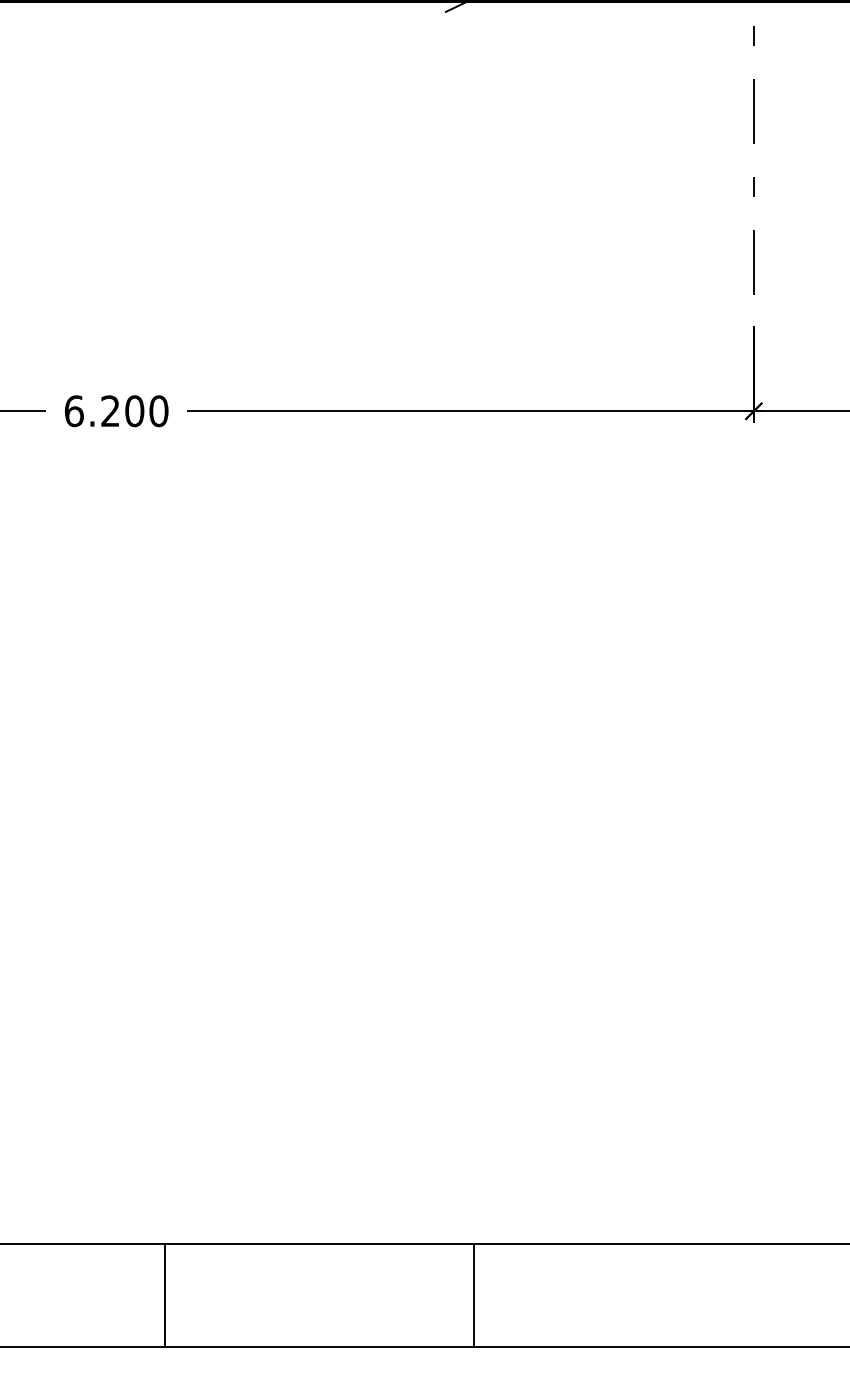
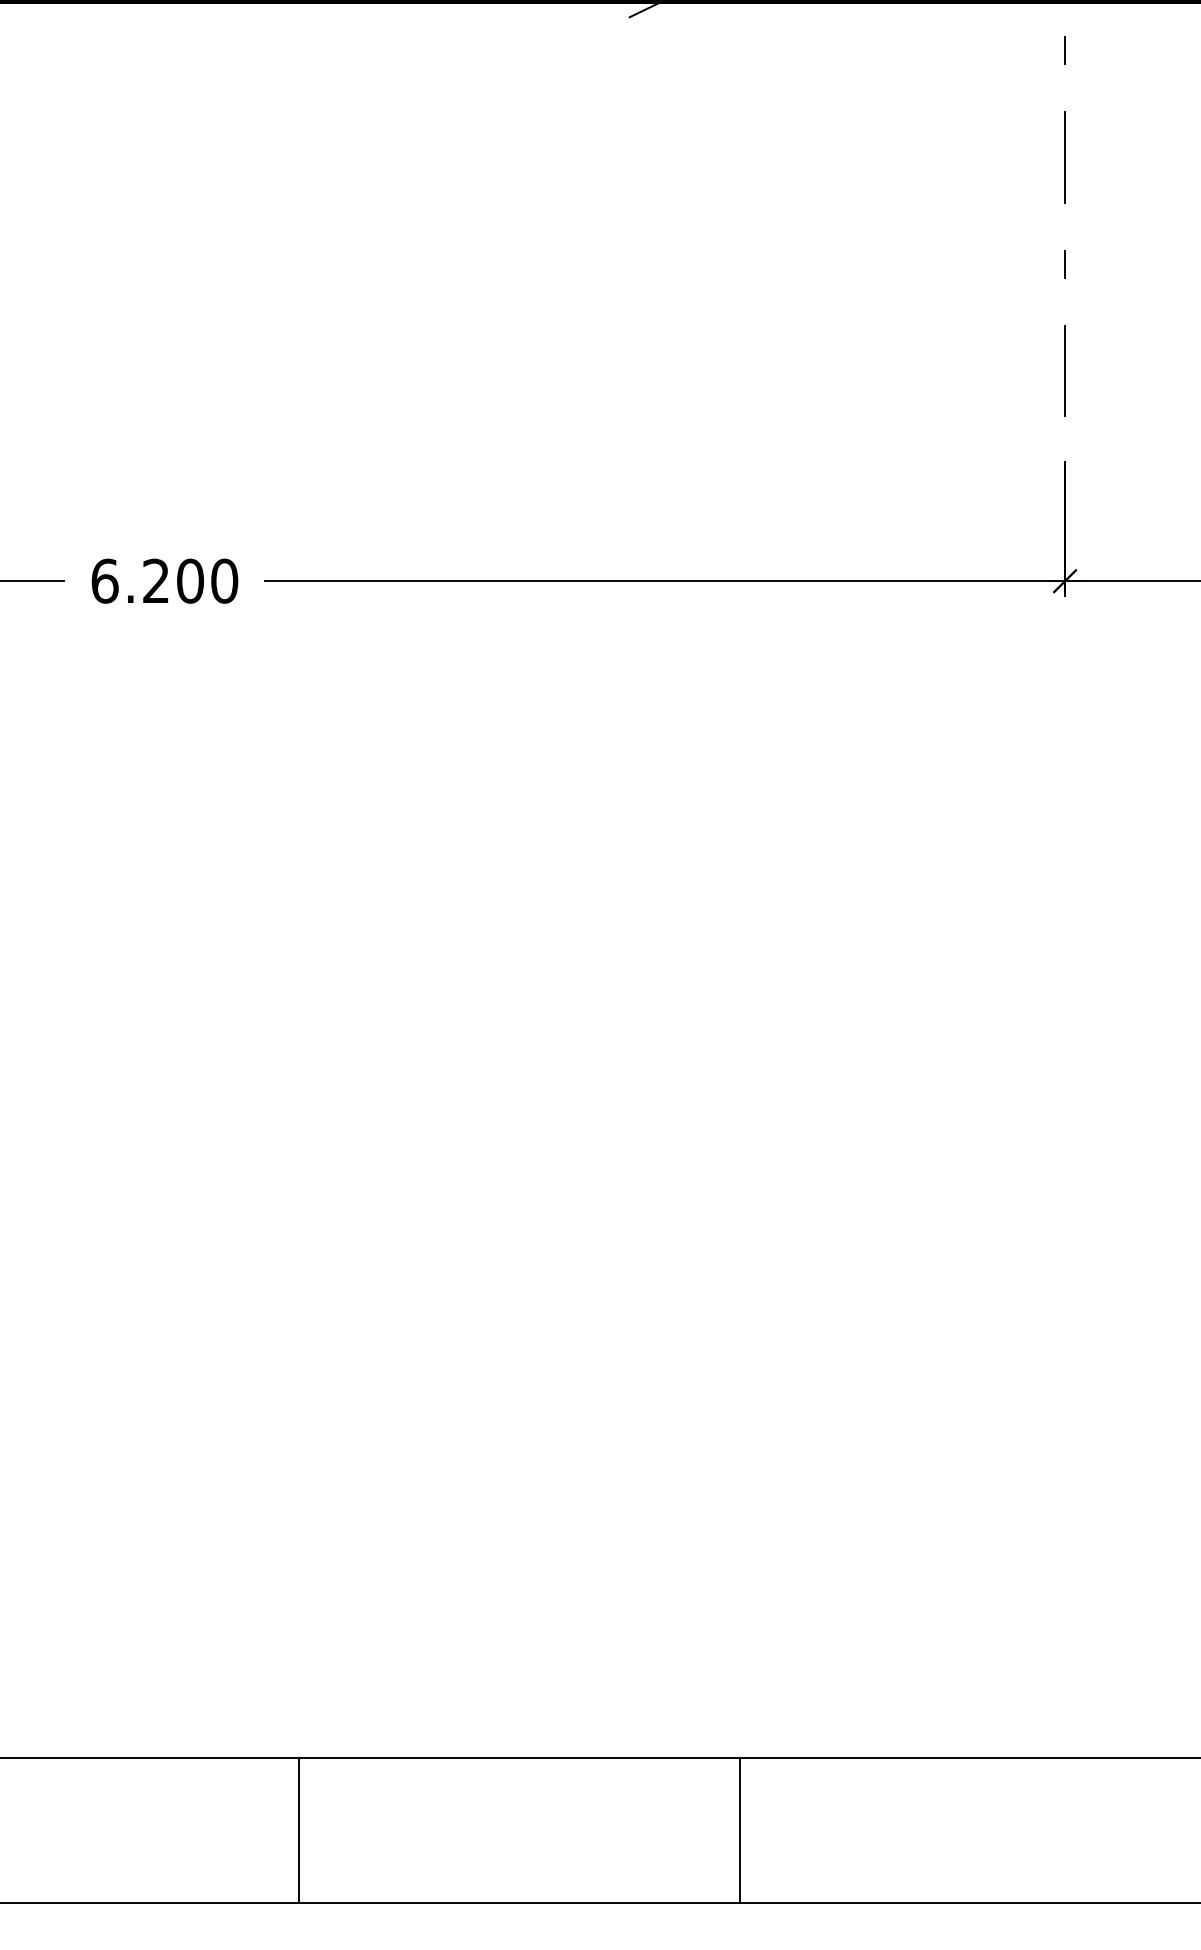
line: (165, 1295) -> (298, 1830), moved
line: (473, 1295) -> (739, 1830), moved

